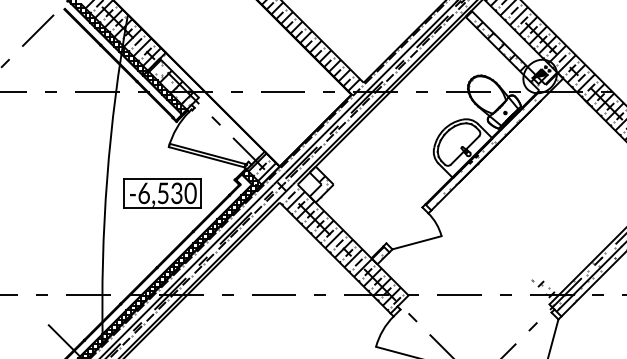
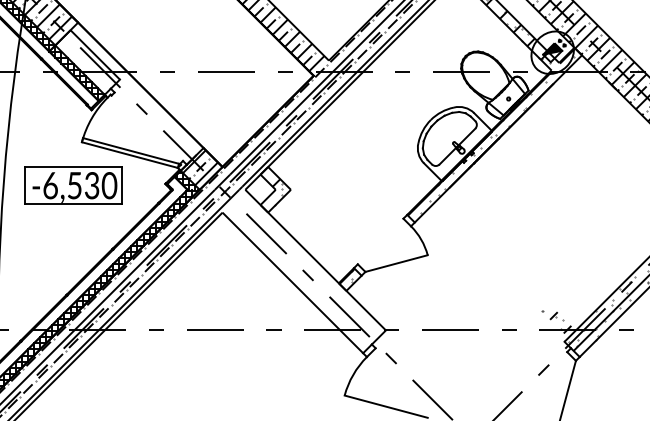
hatch: (171, 81) -> (85, 59), removed
part: (162, 193) -> (73, 185), moved
hatch: (342, 249) -> (302, 272), removed

